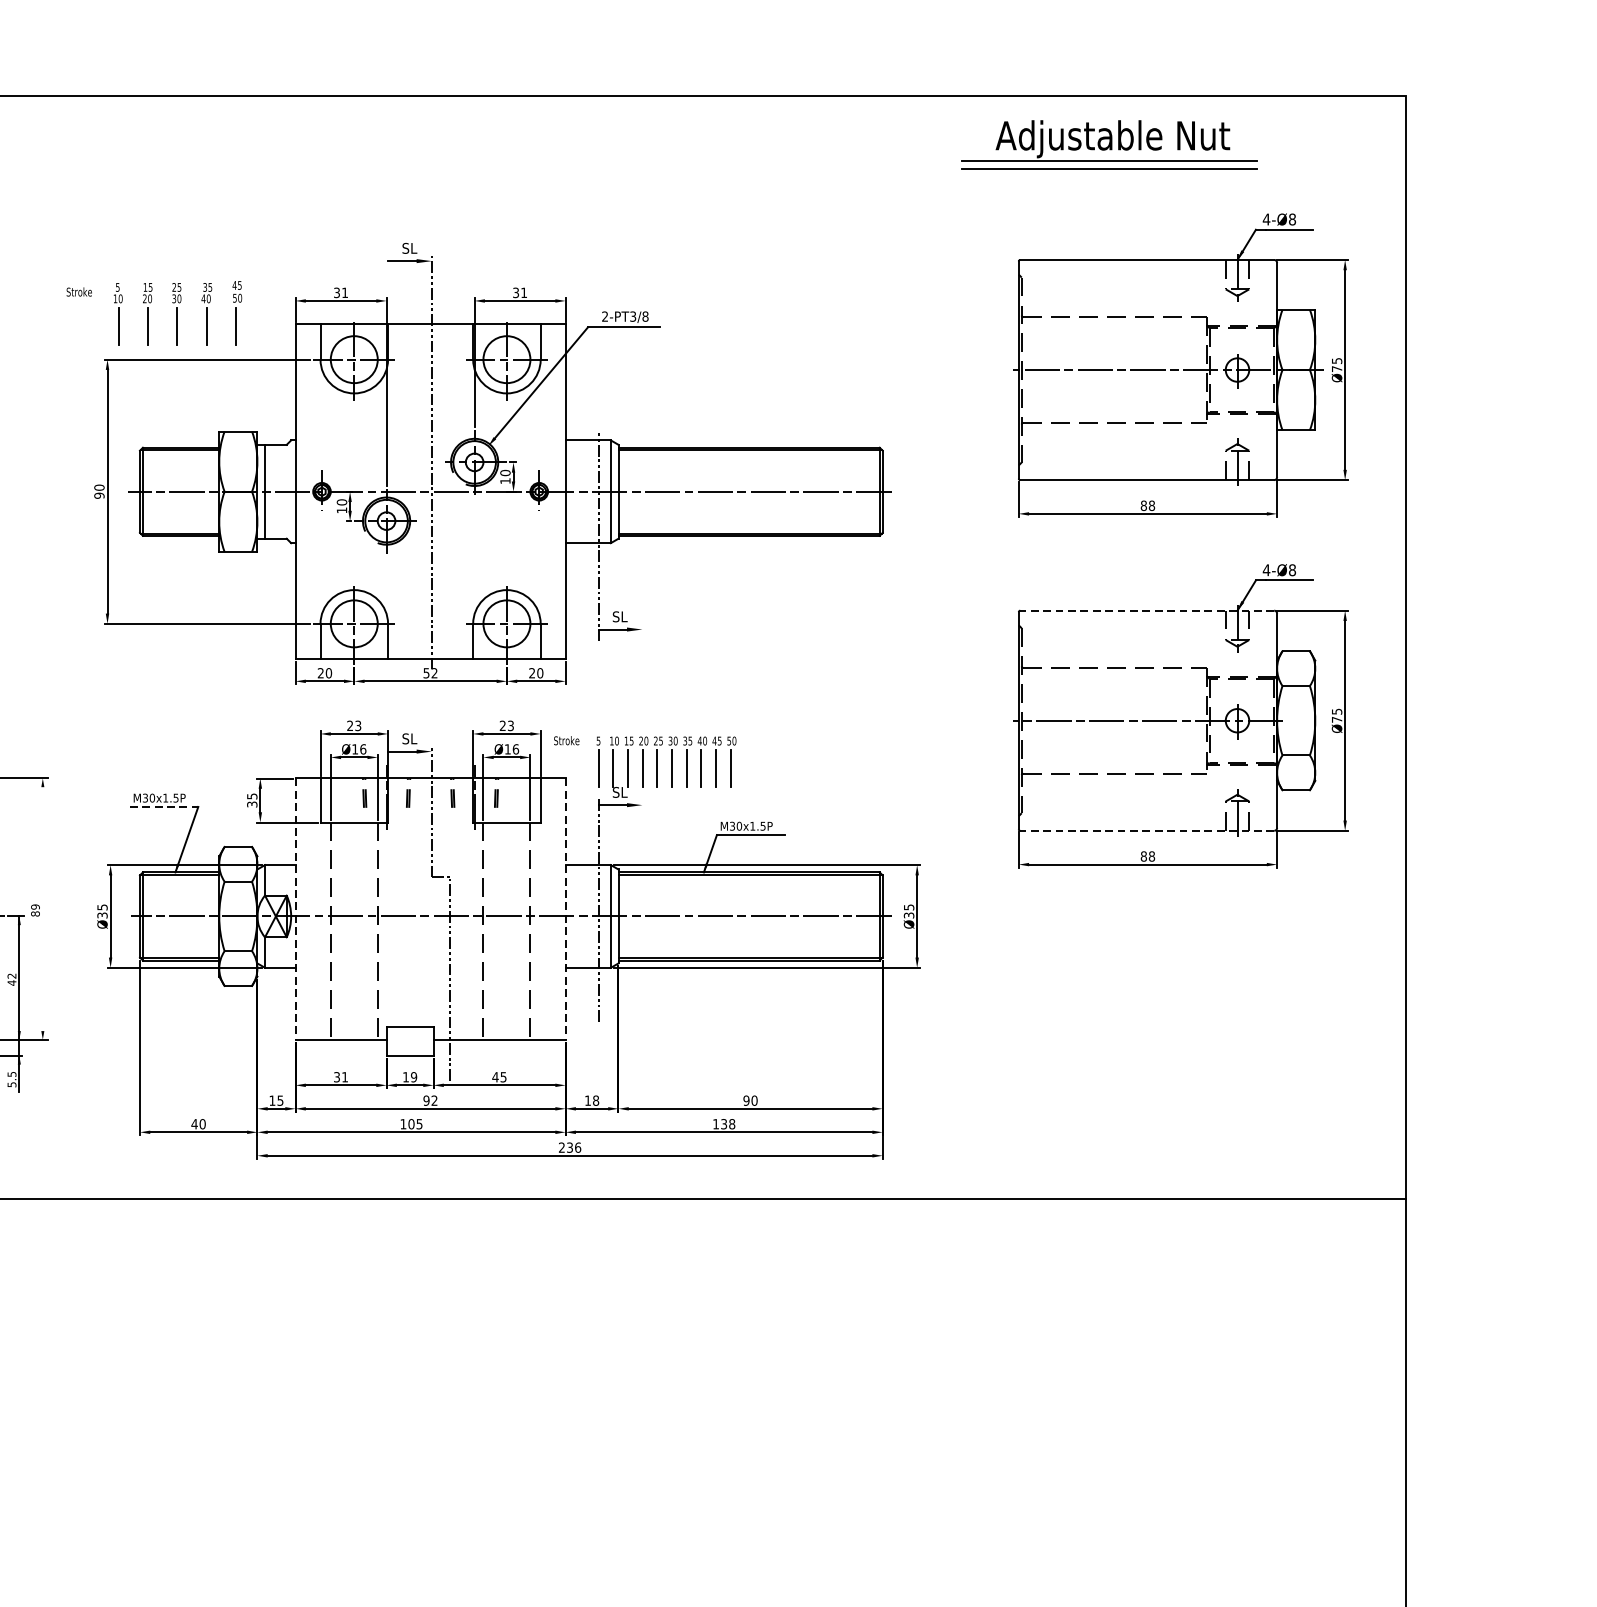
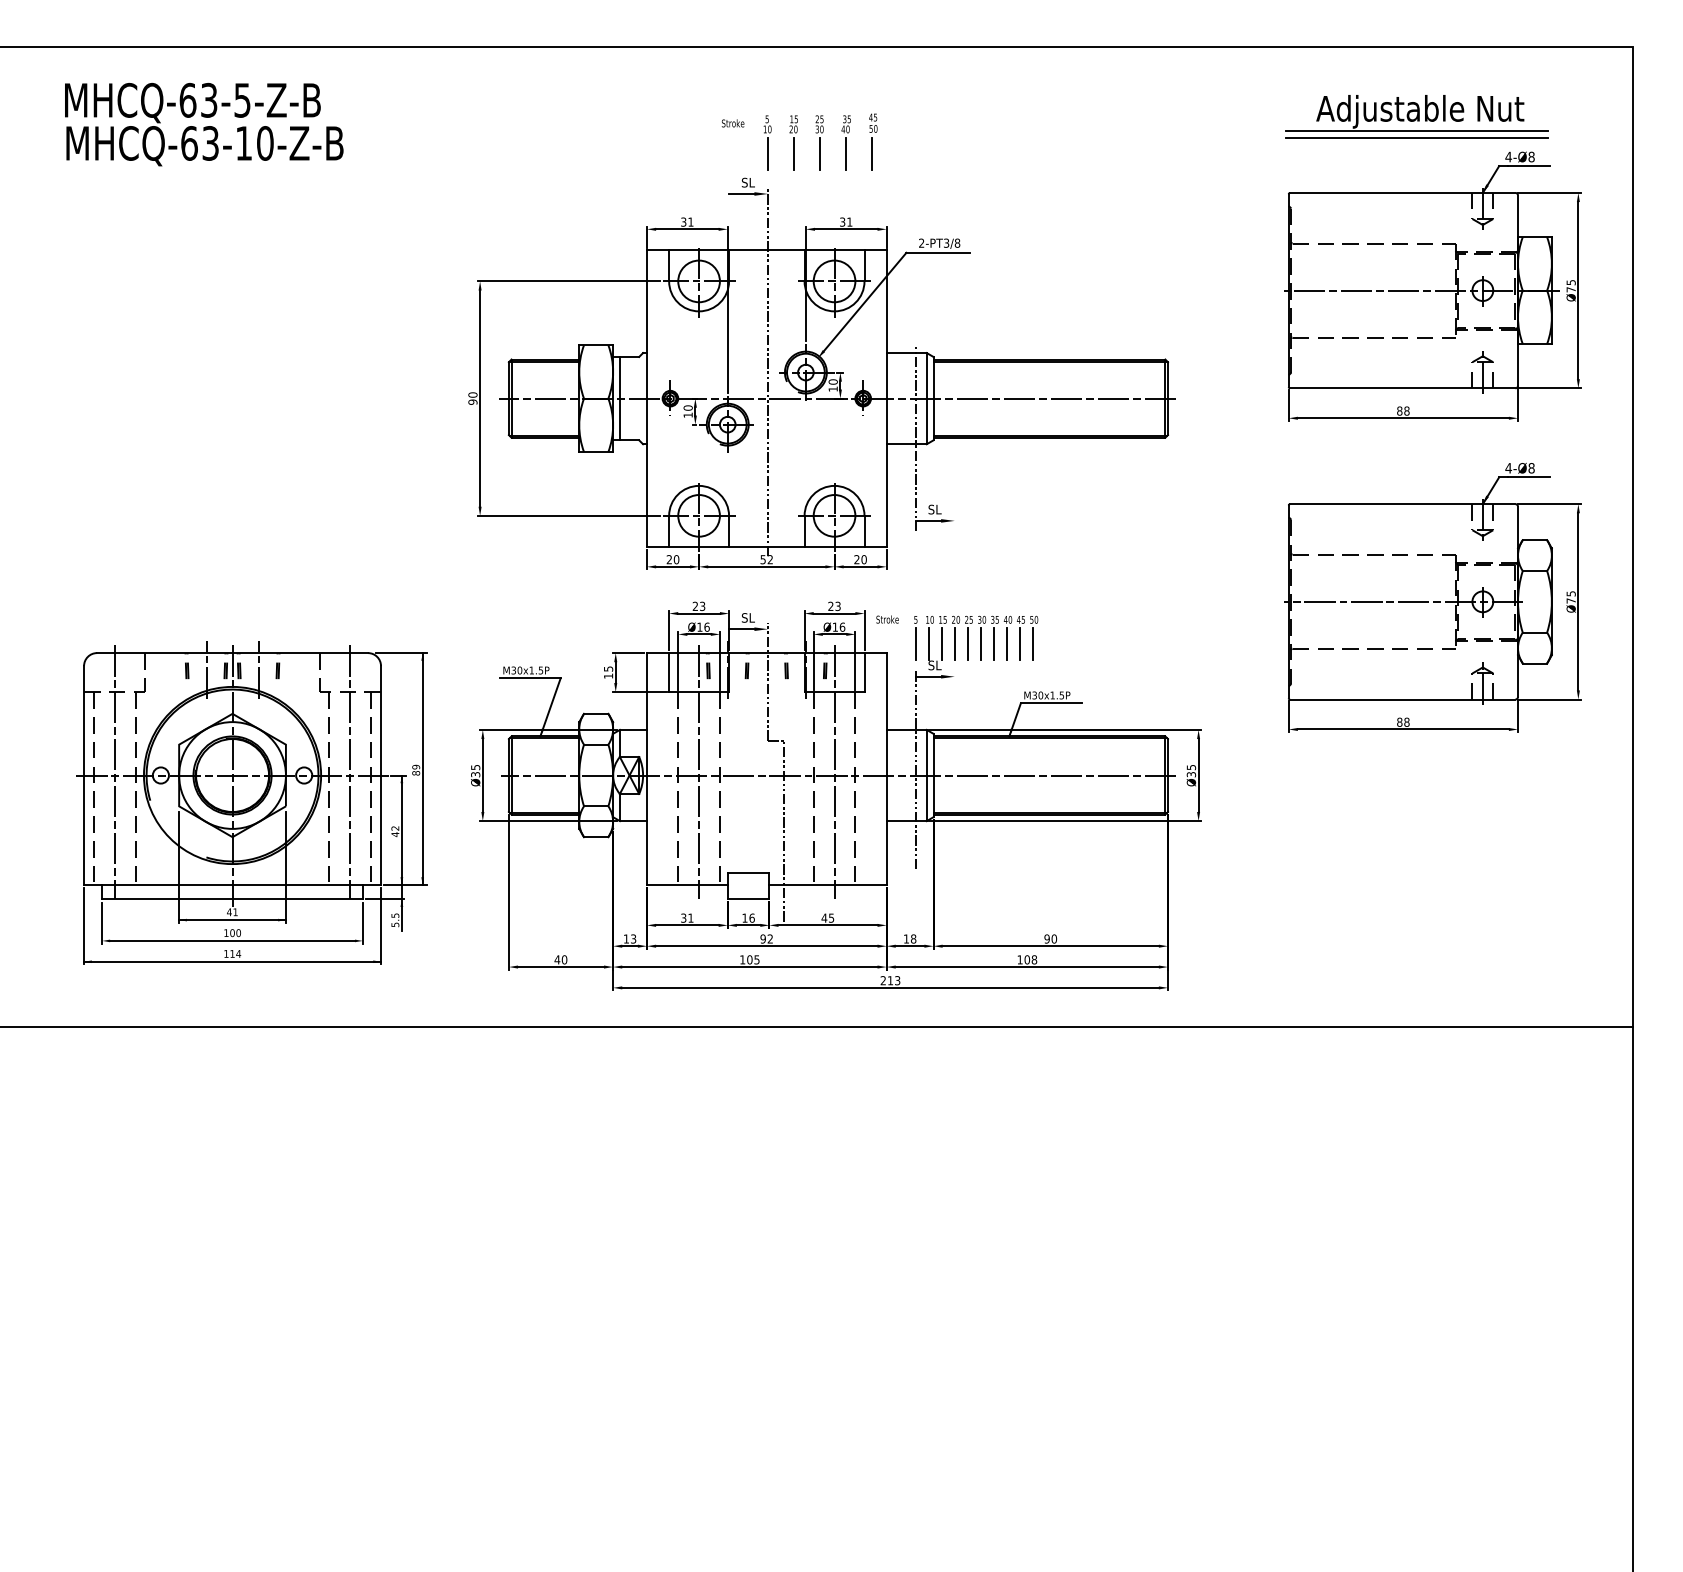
part: (1108, 144) -> (1416, 116), moved
part: (154, 312) -> (799, 141), moved
line: (1146, 611) -> (1402, 504), dashed -> solid
text: (252, 803) -> (608, 675), 35 -> 15
line: (164, 807) -> (530, 678), dashed -> solid
line: (1146, 830) -> (1402, 699), dashed -> solid
line: (42, 908) -> (422, 768), added
line: (296, 909) -> (647, 769), dashed -> solid
line: (565, 909) -> (886, 769), dashed -> solid
line: (354, 913) -> (699, 772), added
line: (506, 913) -> (834, 772), added
text: (413, 1076) -> (751, 917), 19 -> 16
text: (280, 1100) -> (633, 938), 15 -> 13
text: (724, 1123) -> (1027, 959), 138 -> 108
text: (573, 1147) -> (893, 980), 236 -> 213

